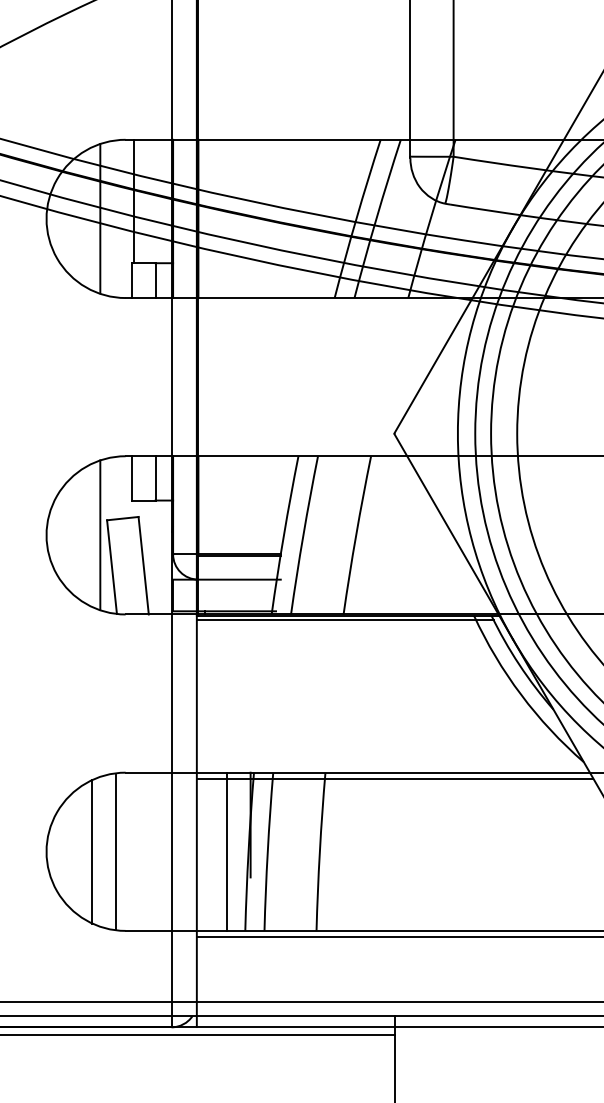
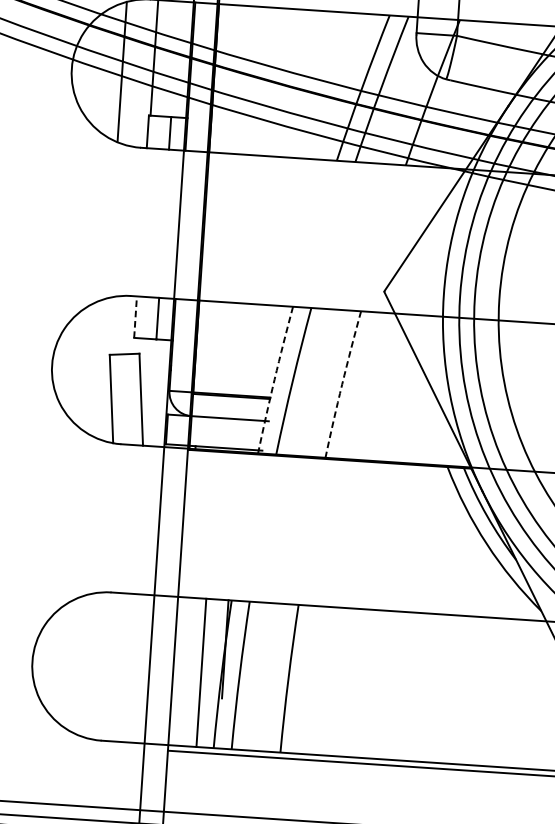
line: (131, 477) -> (135, 316), solid -> dashed
line: (100, 534) -> (102, 367), removed
arc: (283, 535) -> (274, 380), solid -> dashed
arc: (356, 535) -> (342, 384), solid -> dashed
line: (344, 620) -> (325, 463), removed
line: (394, 778) -> (362, 614), removed
line: (92, 851) -> (75, 664), removed
line: (116, 851) -> (97, 665), removed

